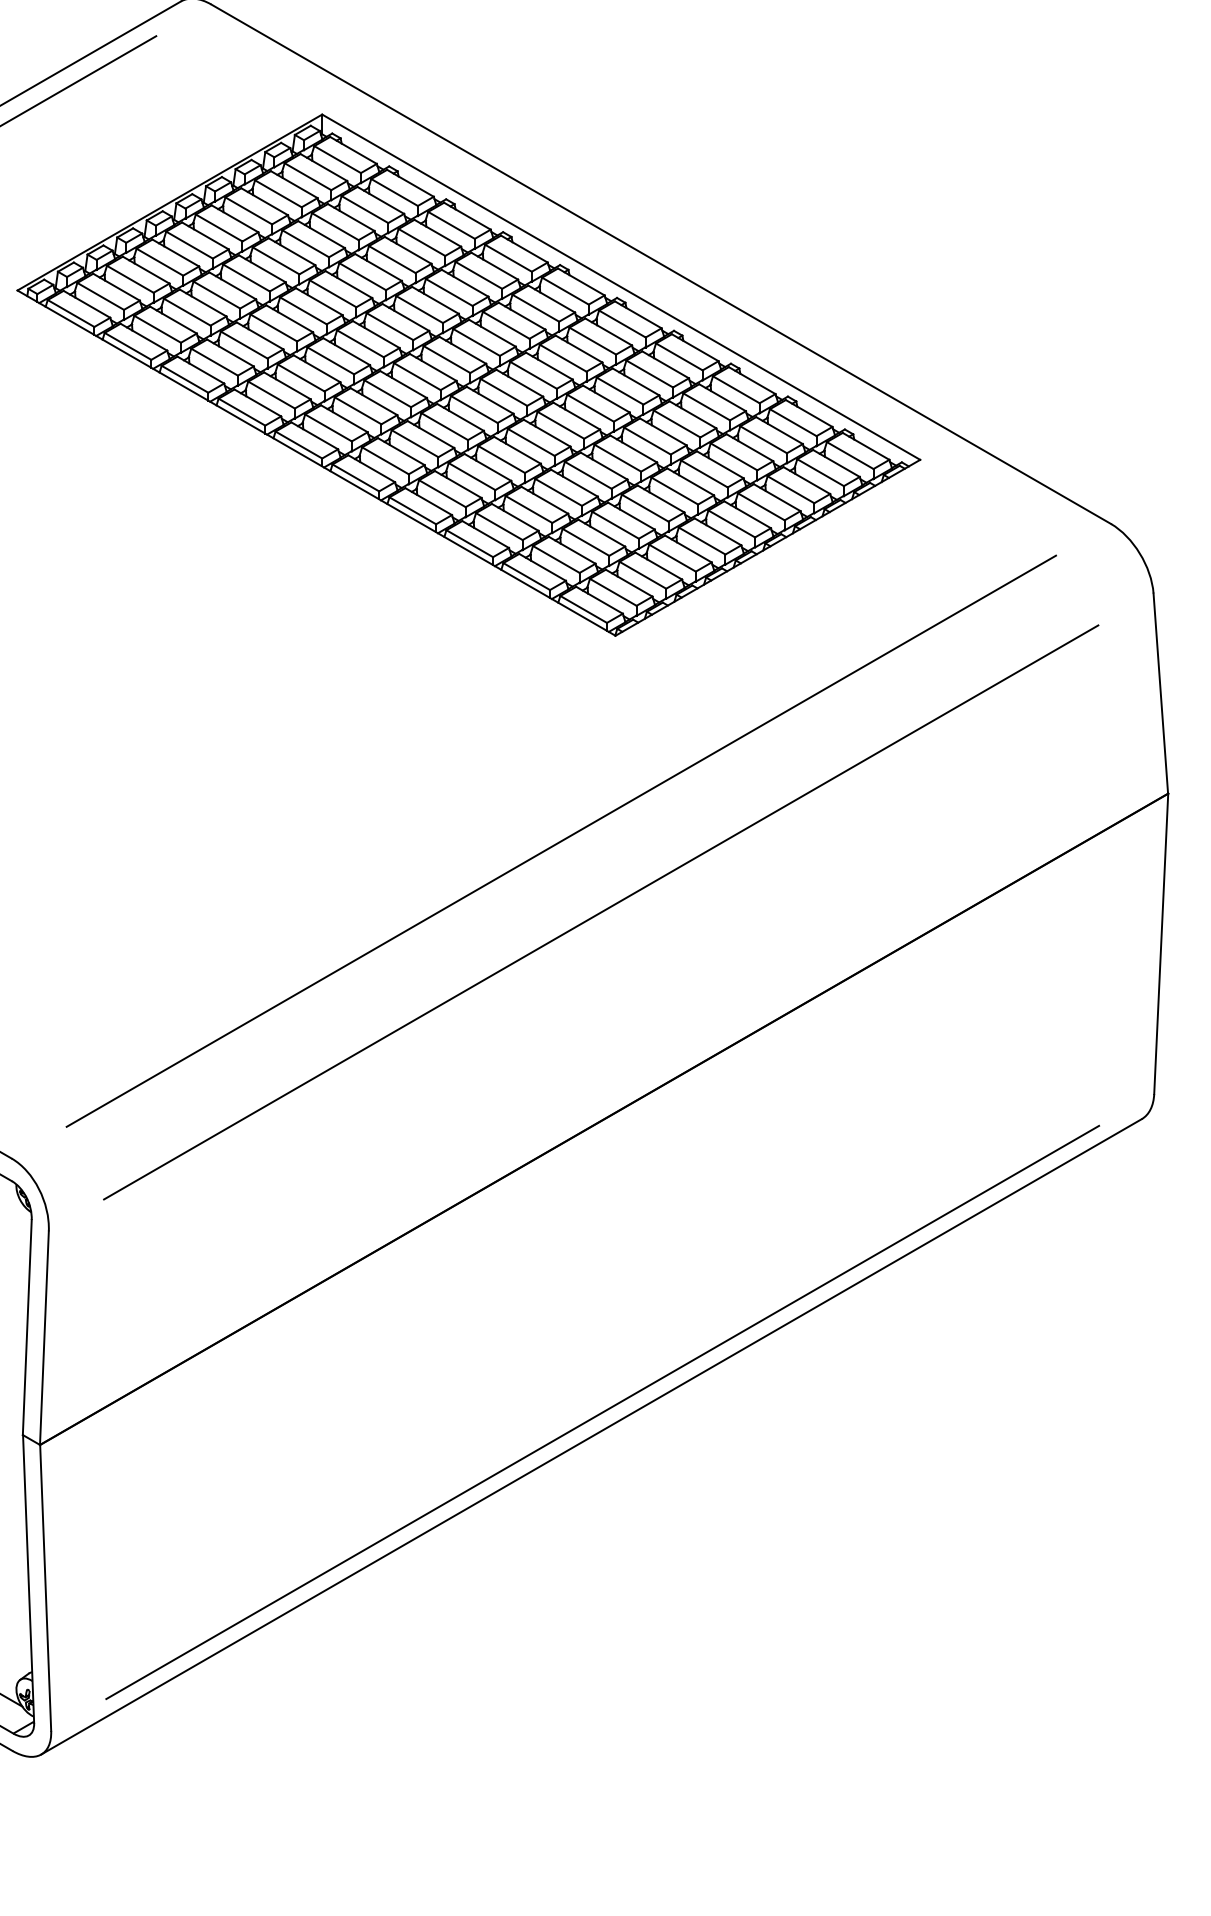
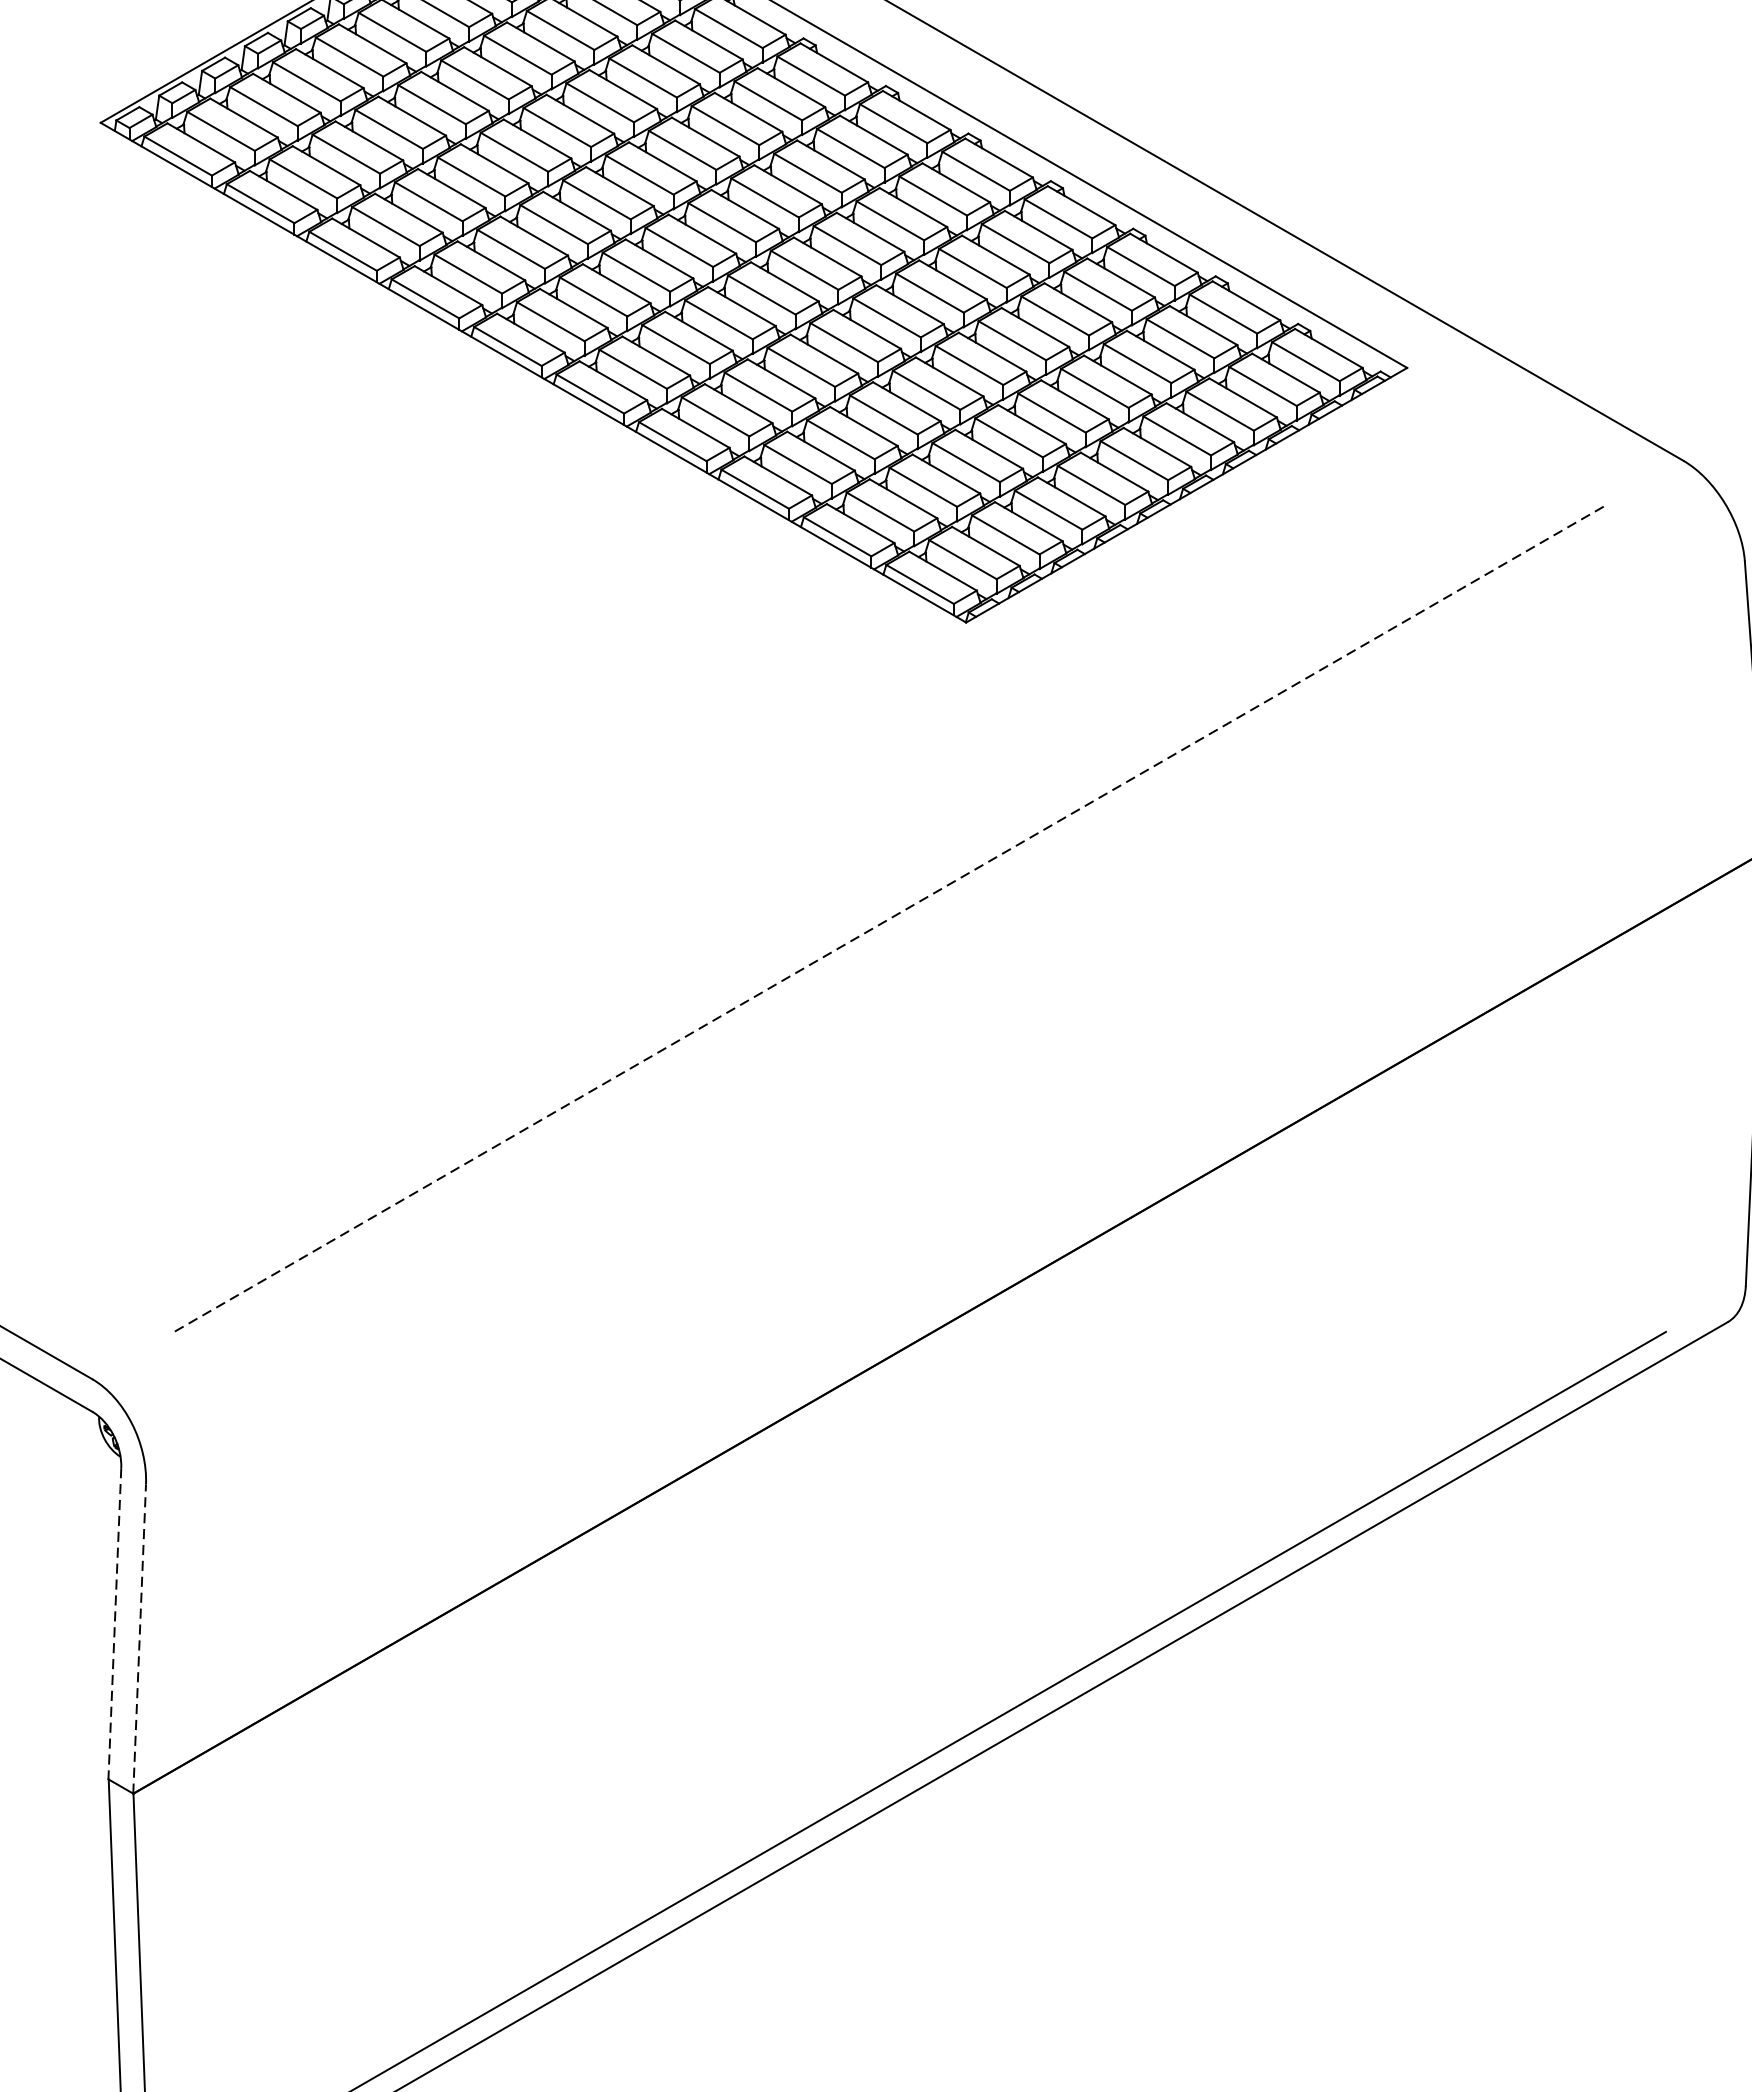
line: (560, 841) -> (886, 920), solid -> dashed
line: (601, 912) -> (945, 1023), removed
line: (27, 1327) -> (115, 1623), solid -> dashed
line: (44, 1338) -> (139, 1639), solid -> dashed

